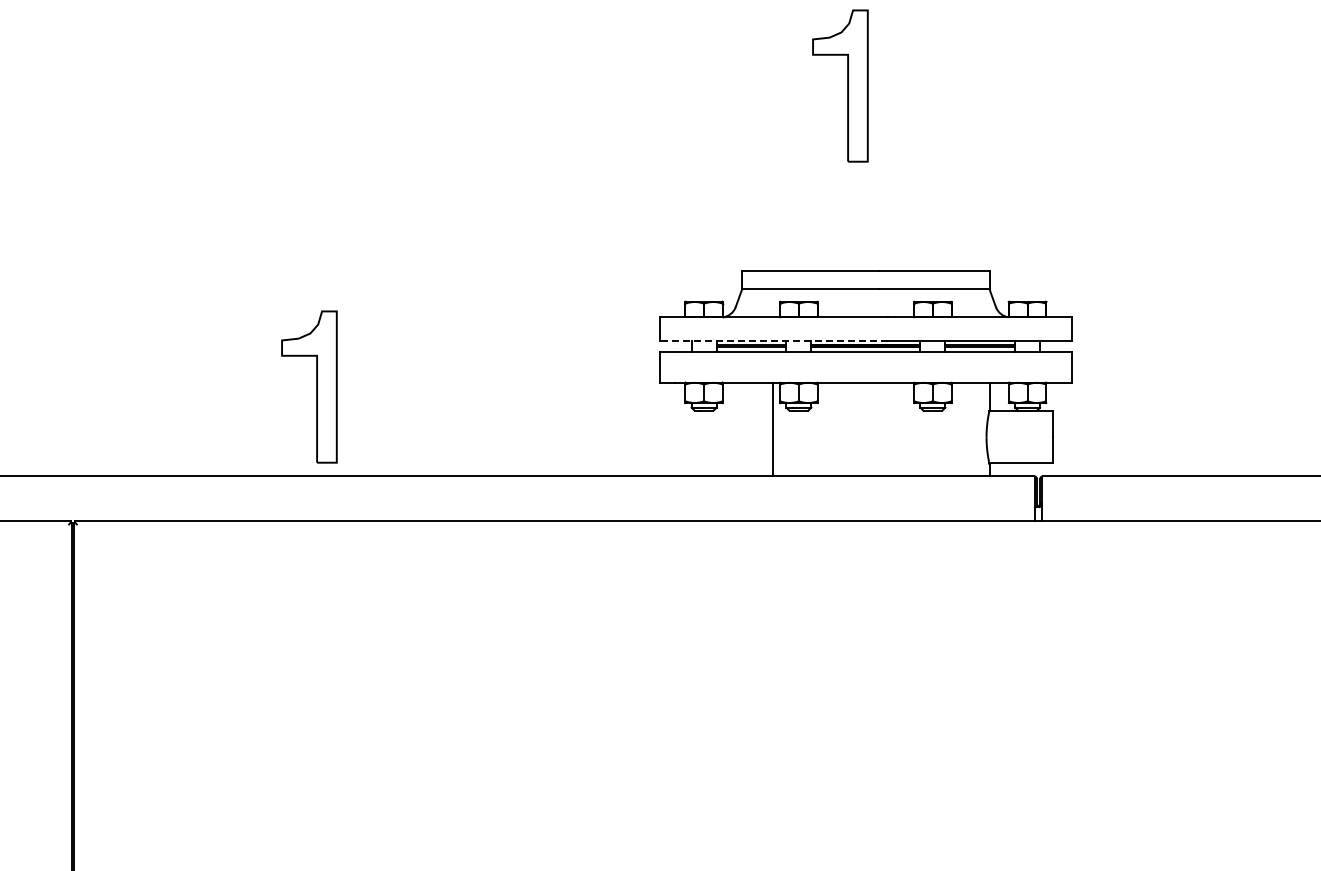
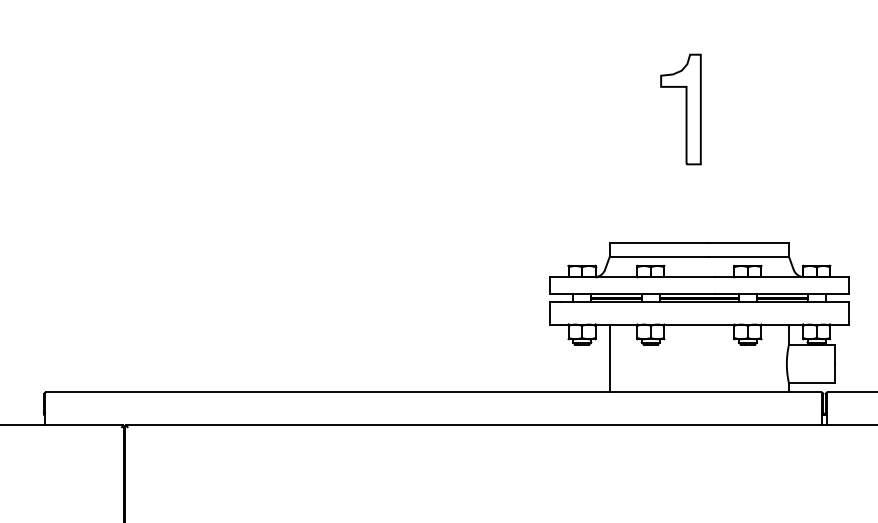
line: (773, 340) -> (632, 293), dashed -> solid
part: (316, 386) -> (301, 327), removed
line: (773, 429) -> (610, 358), moved

